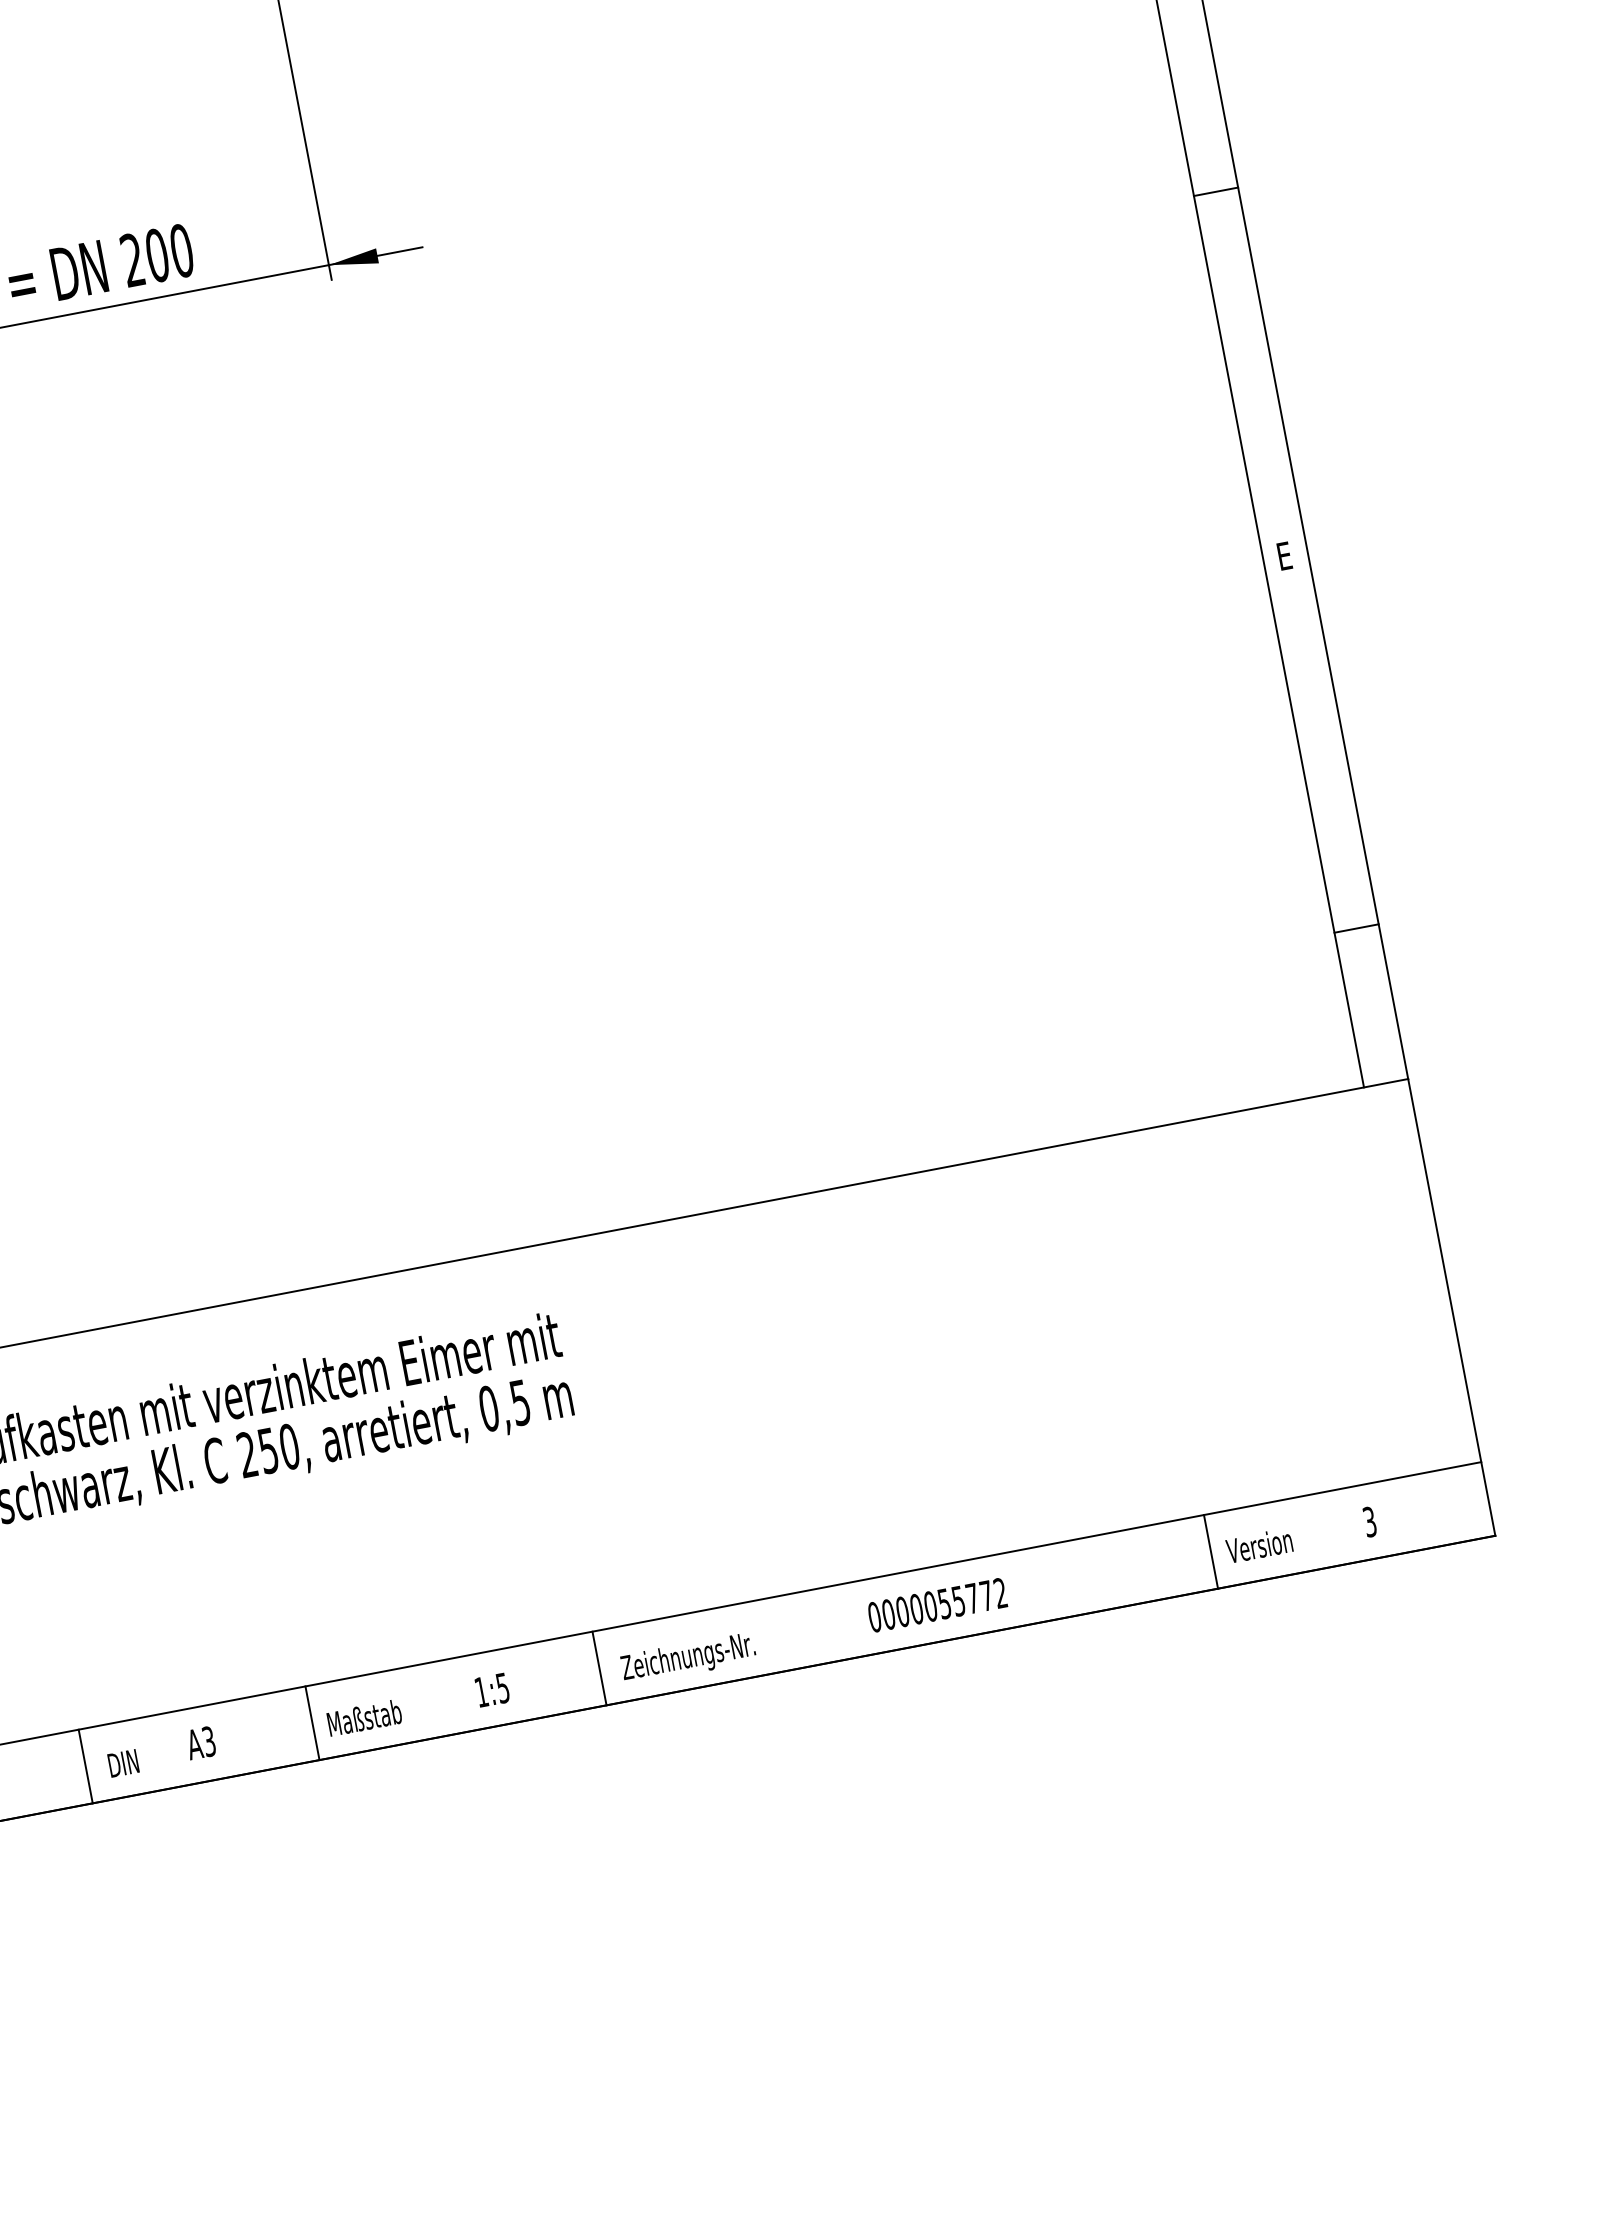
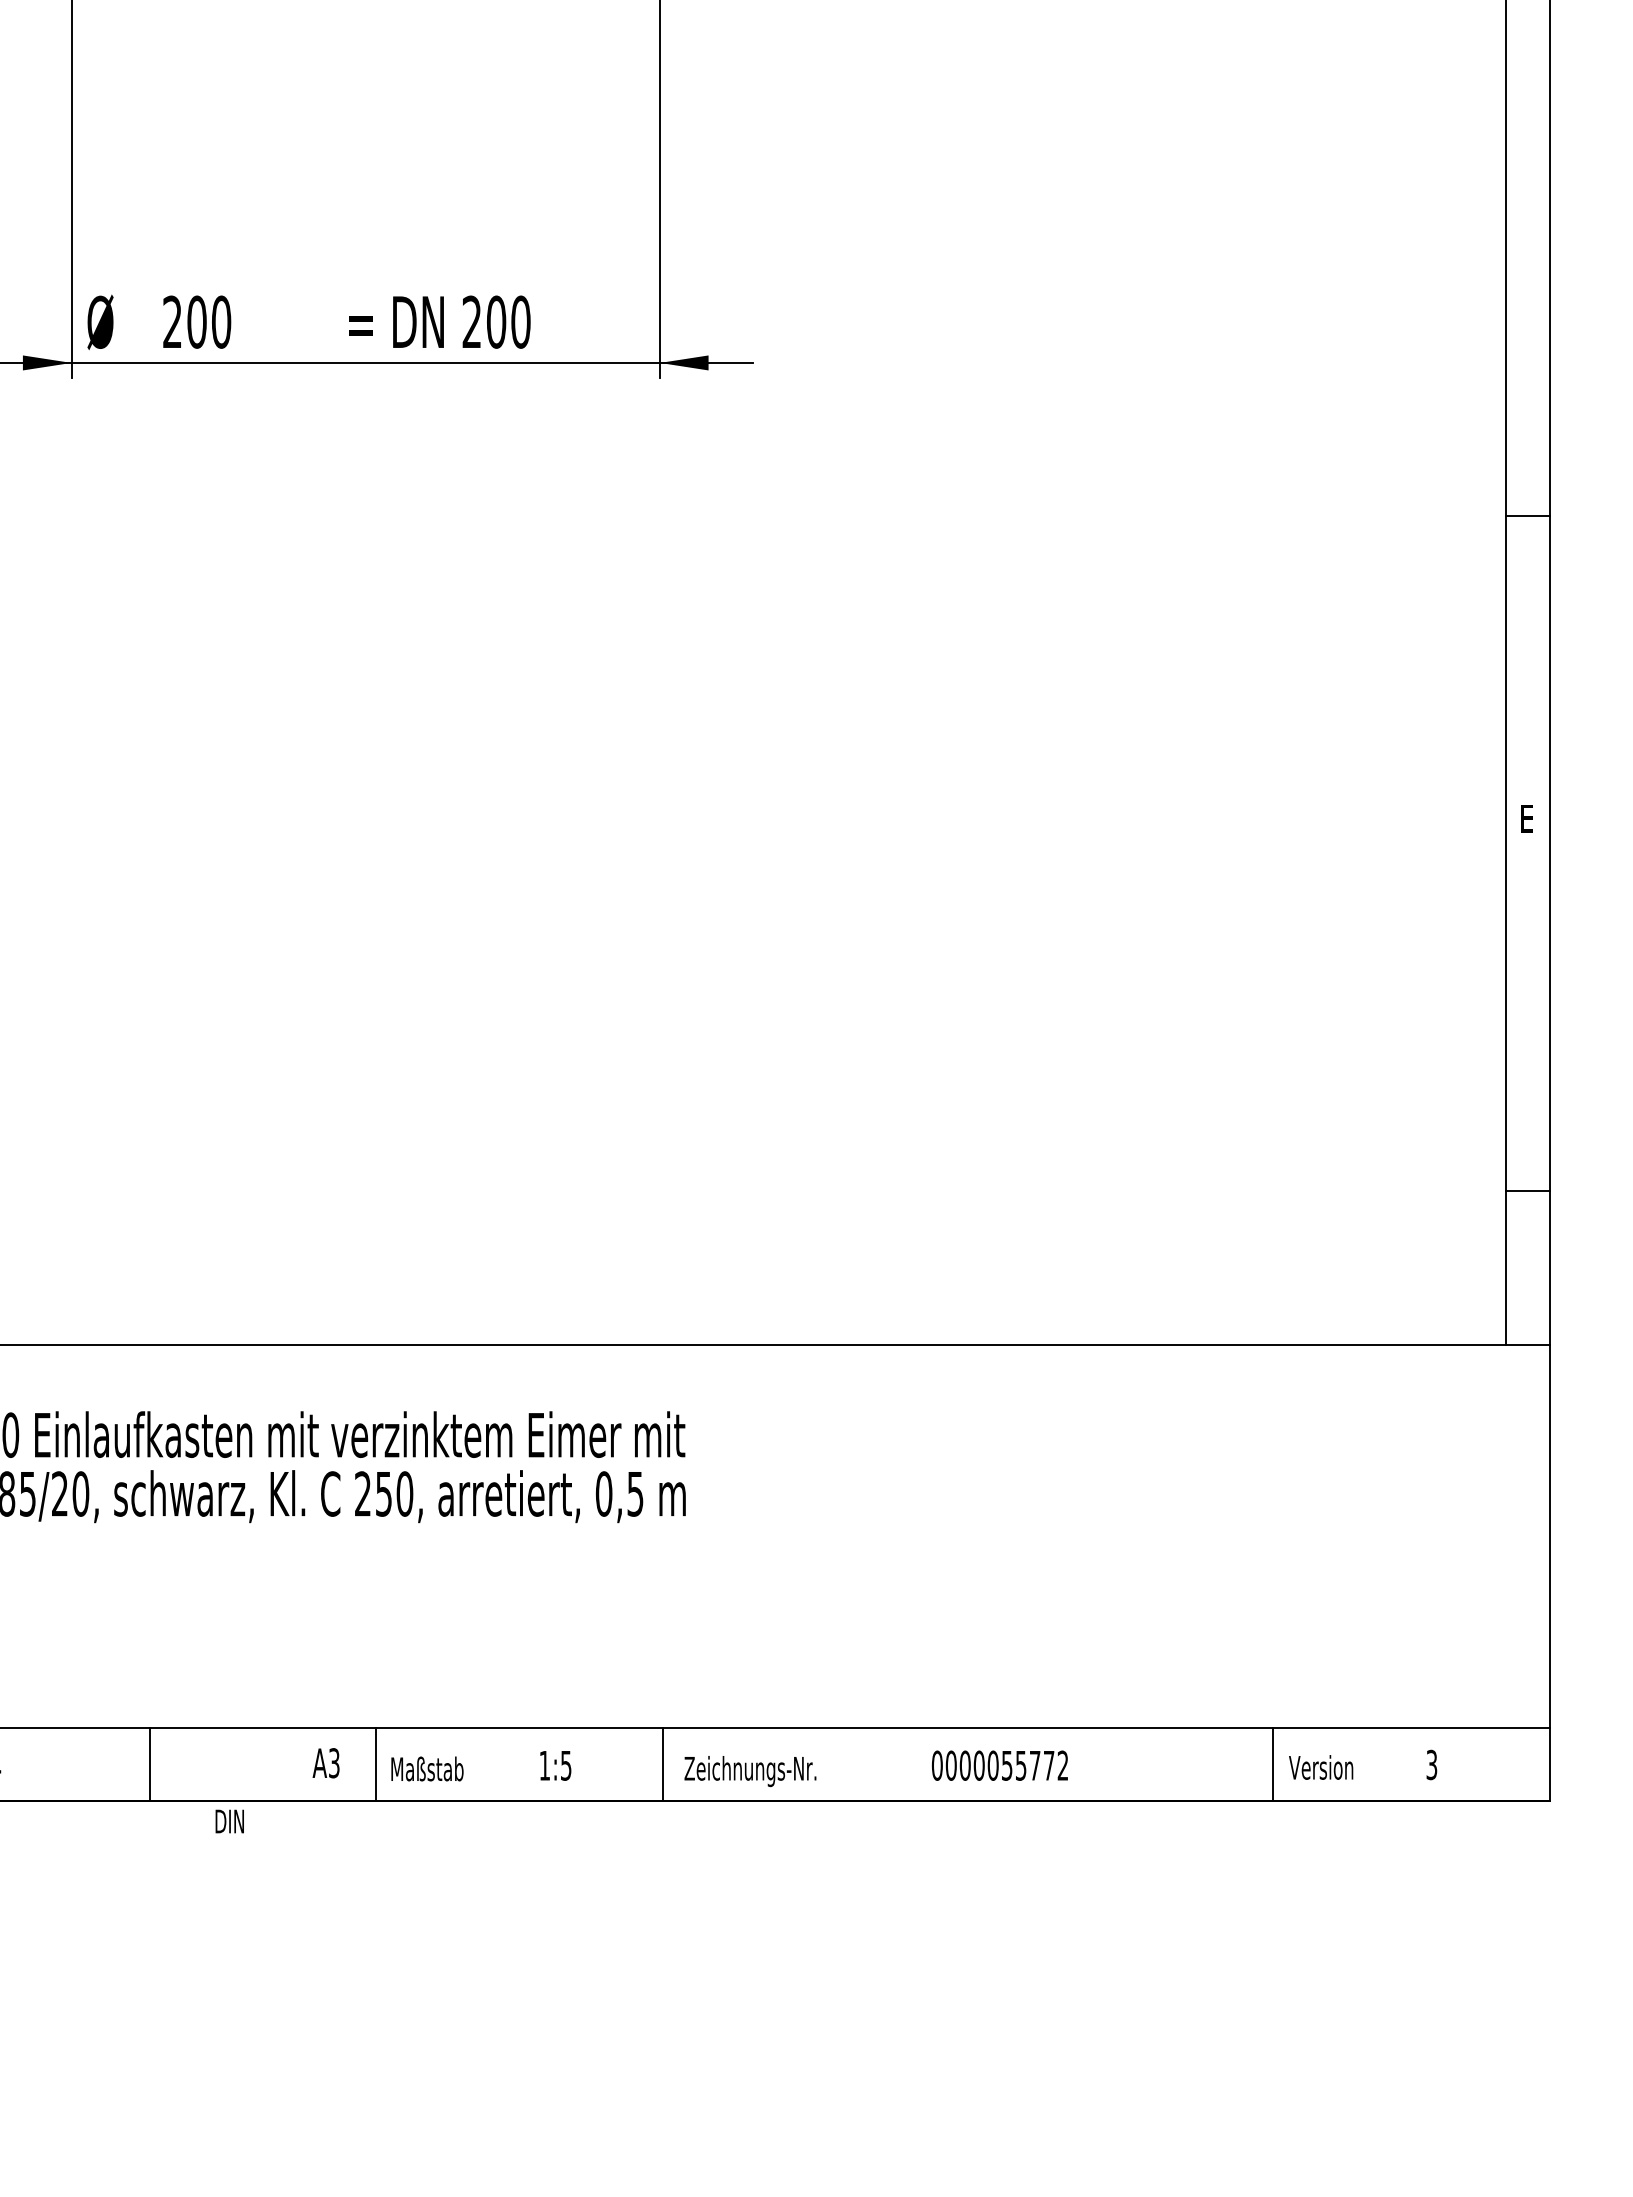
line: (1216, 191) -> (1528, 516), moved
text: (200, 1743) -> (325, 1763), moved
text: (123, 1763) -> (229, 1821), moved

